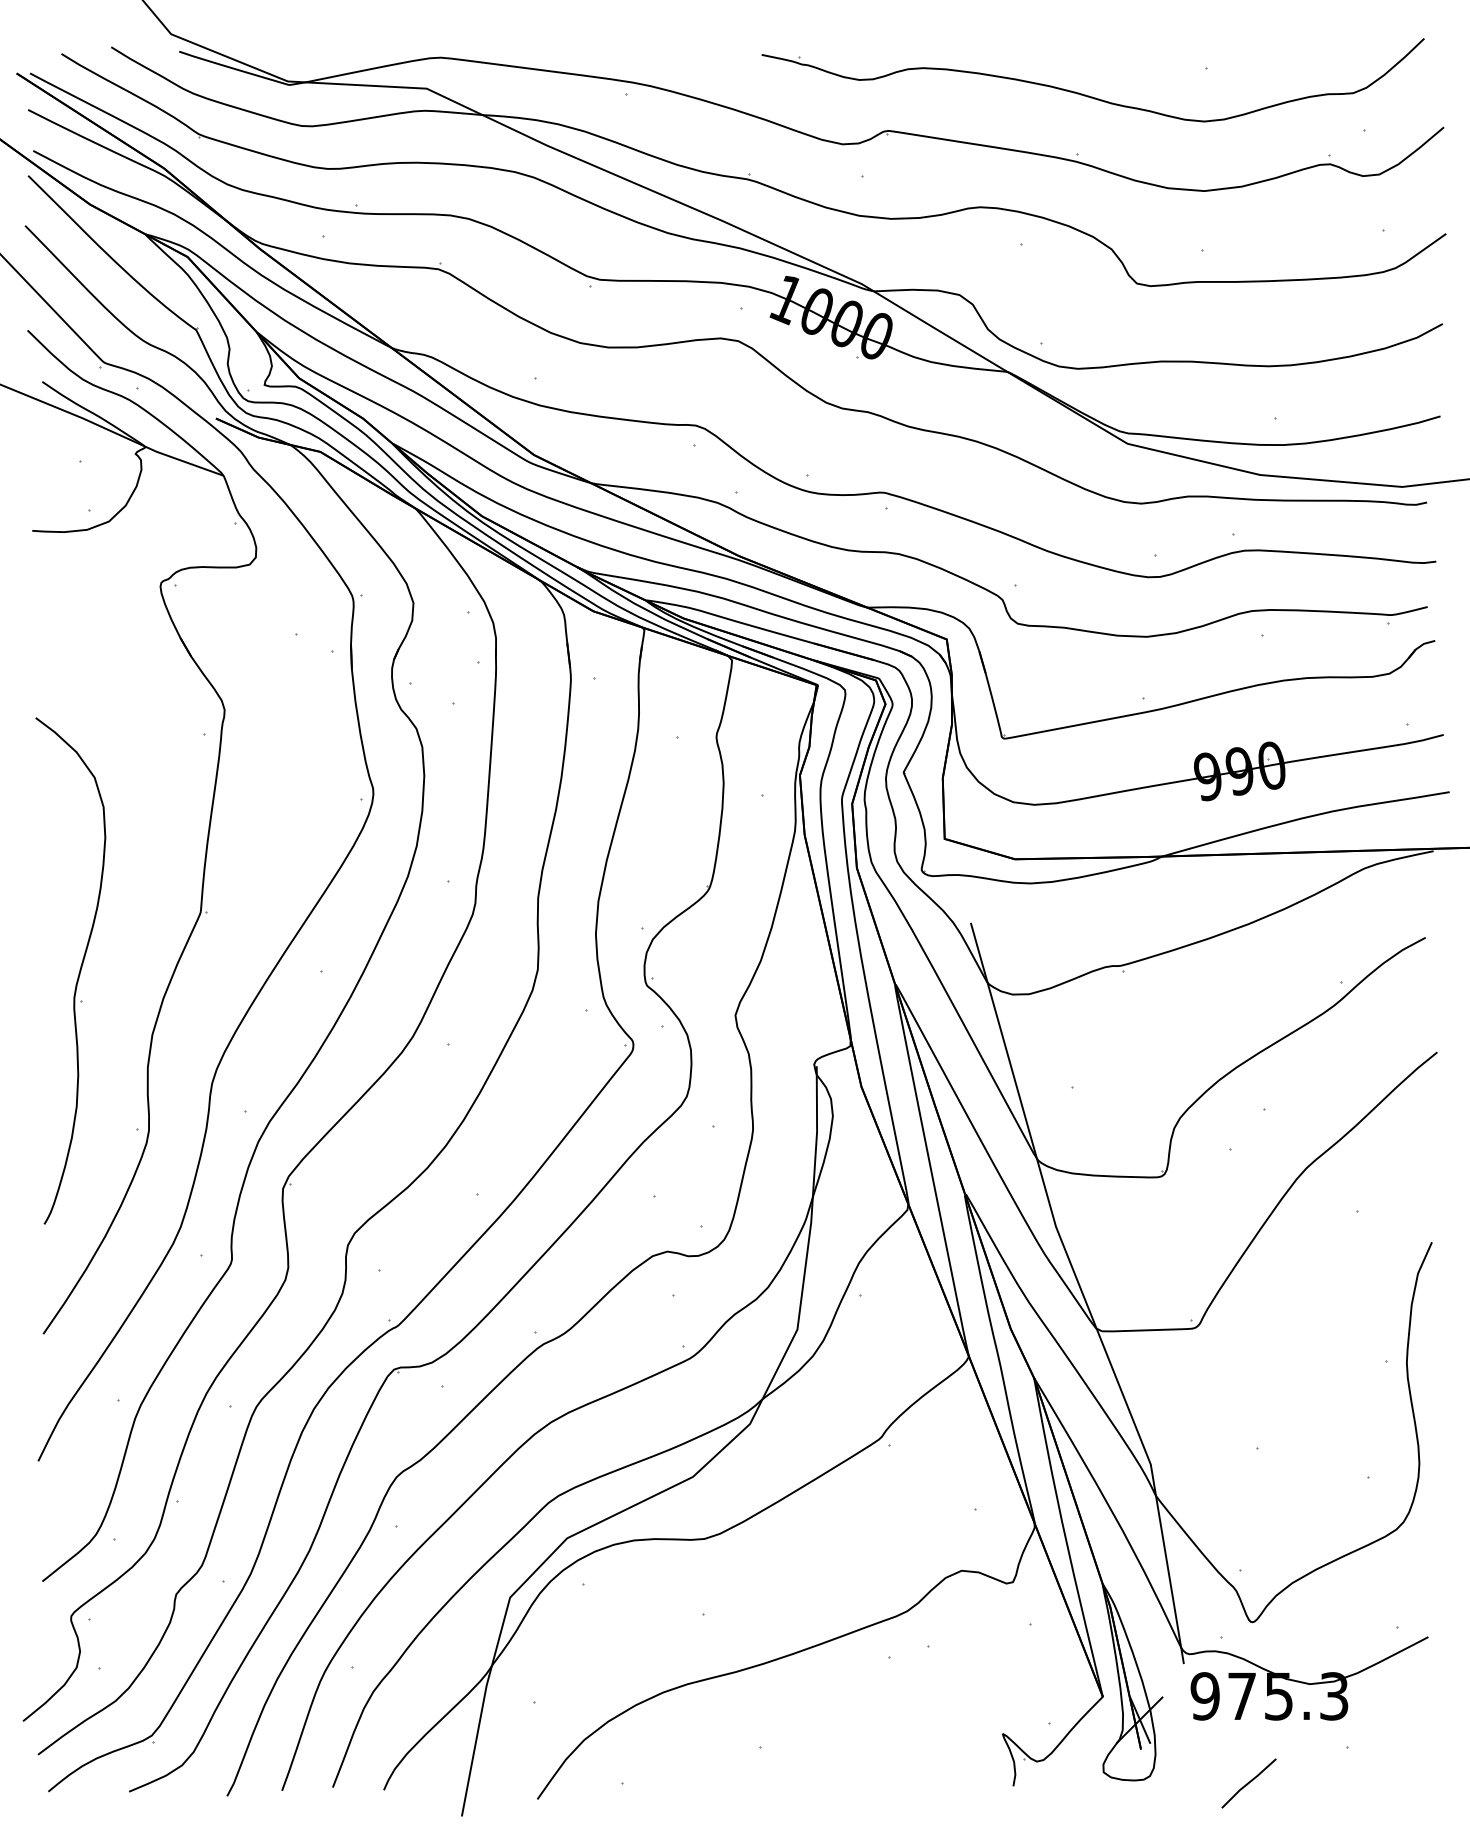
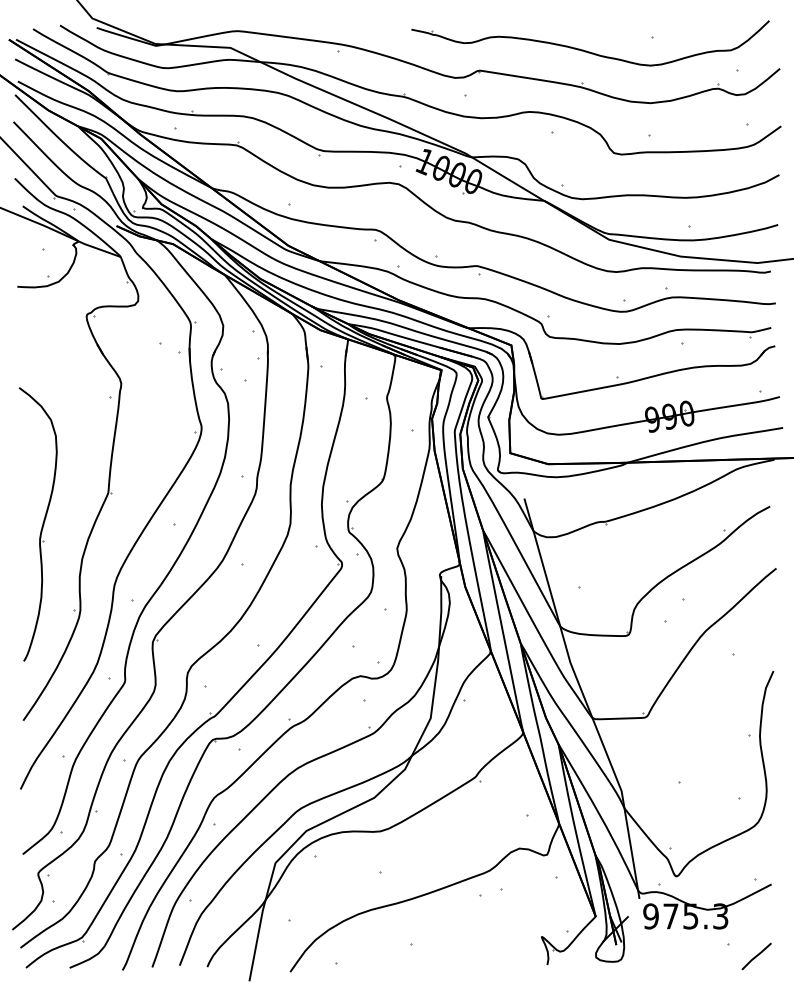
line: (1248, 1783) -> (756, 956), moved

